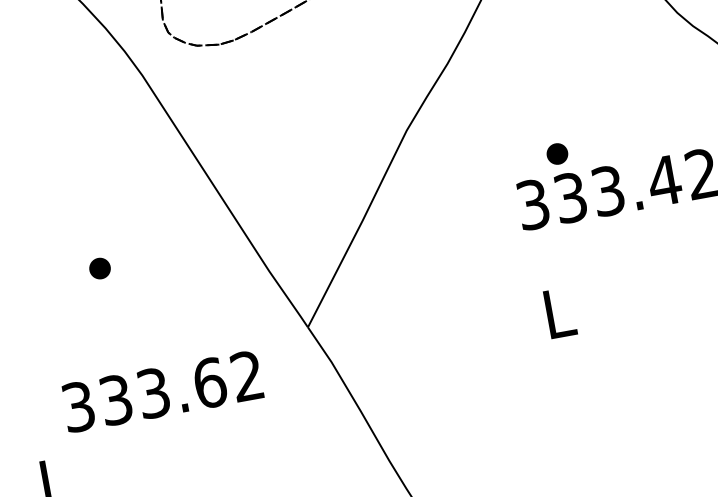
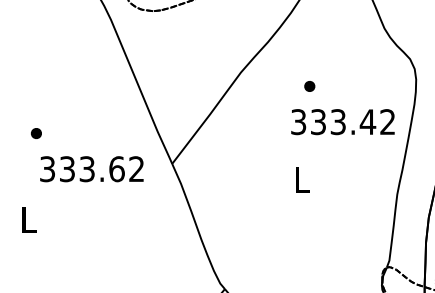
part: (556, 154) -> (309, 86), moved
part: (100, 268) -> (36, 133), moved
text: (161, 392) -> (91, 169), moved

